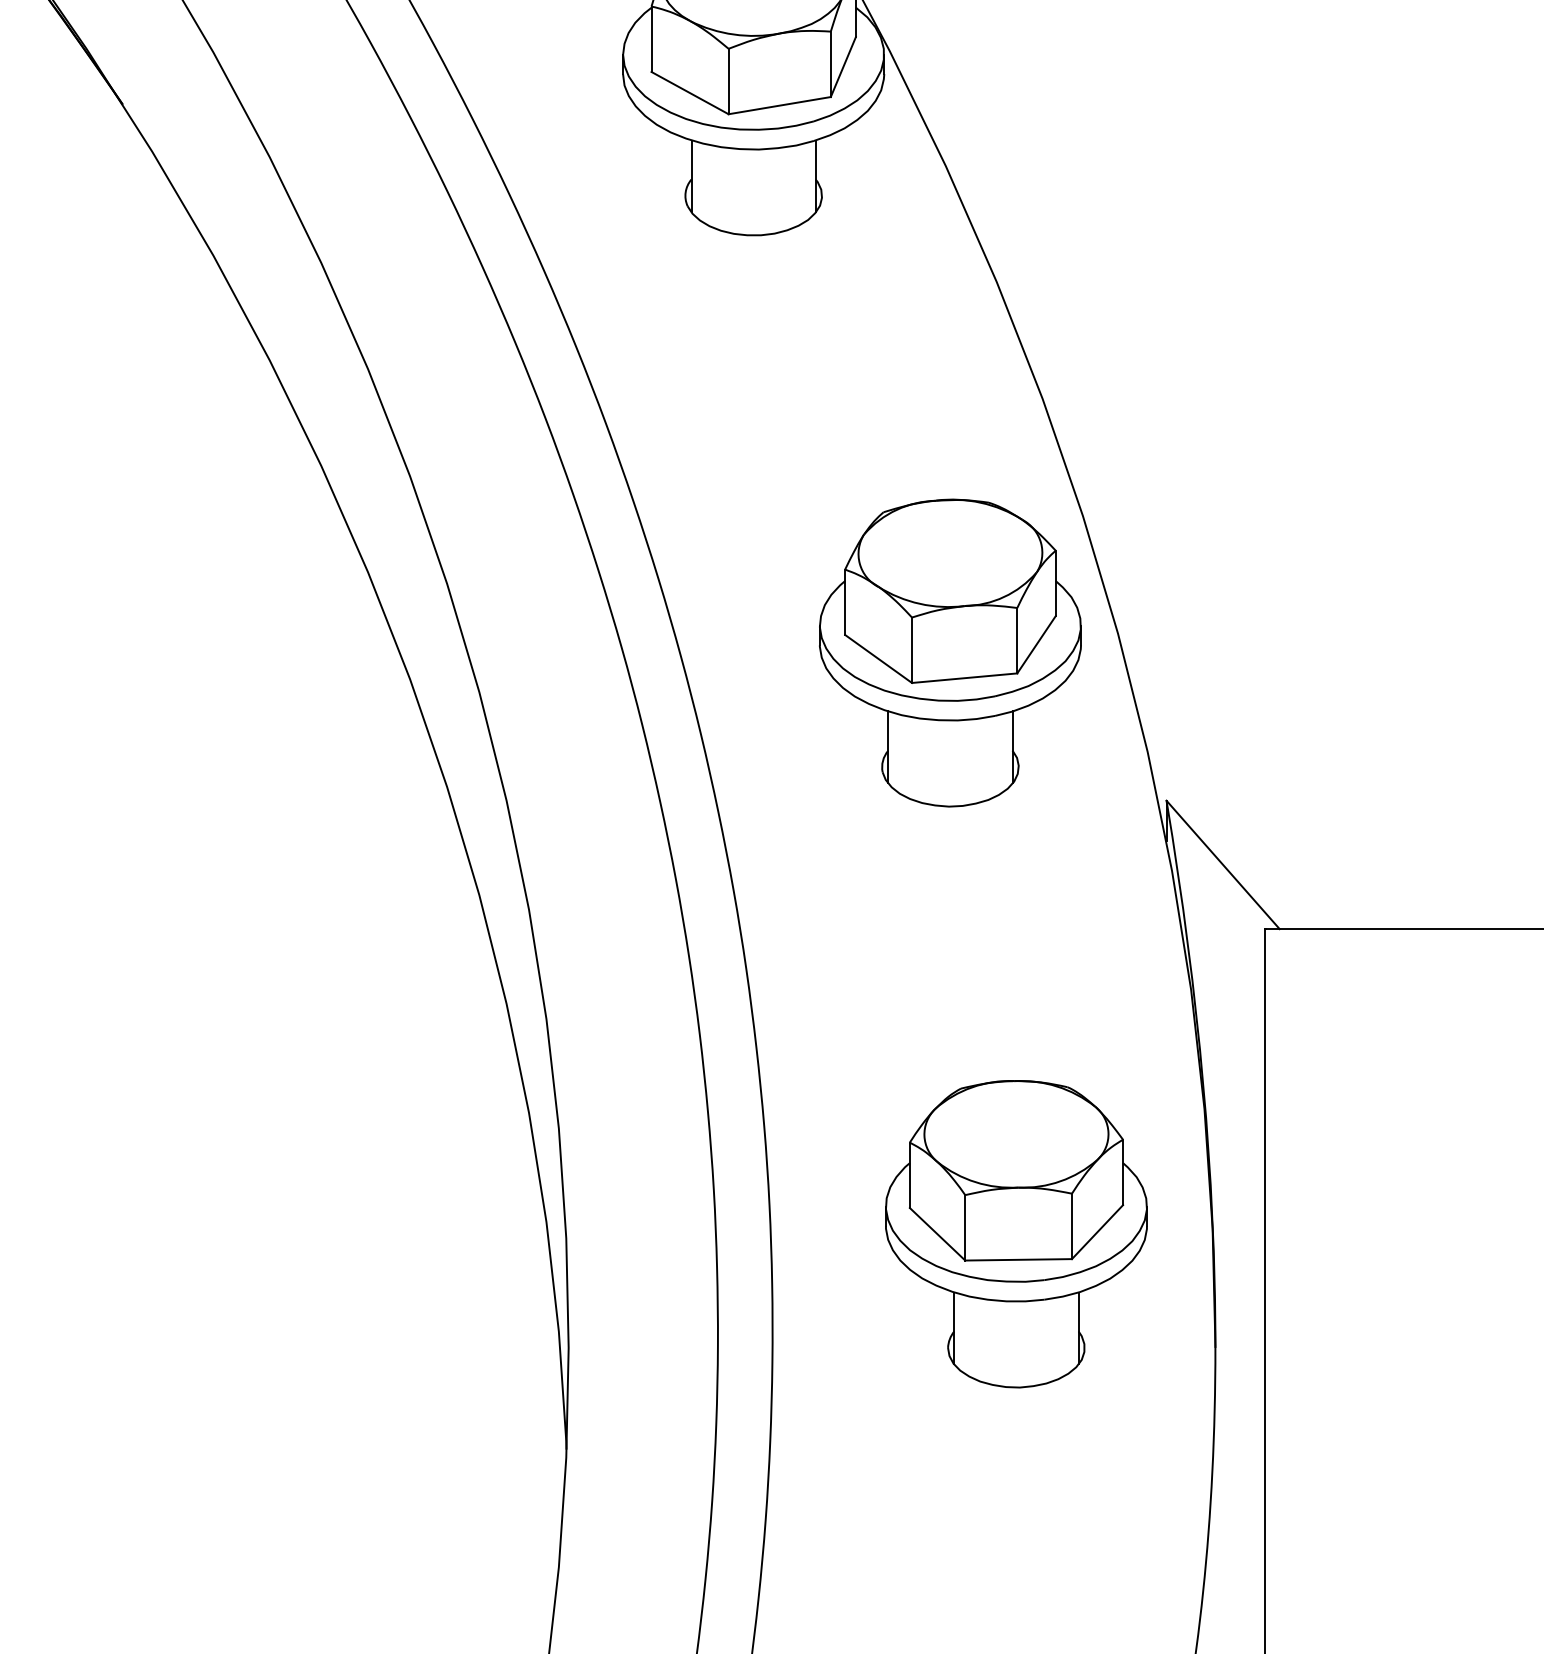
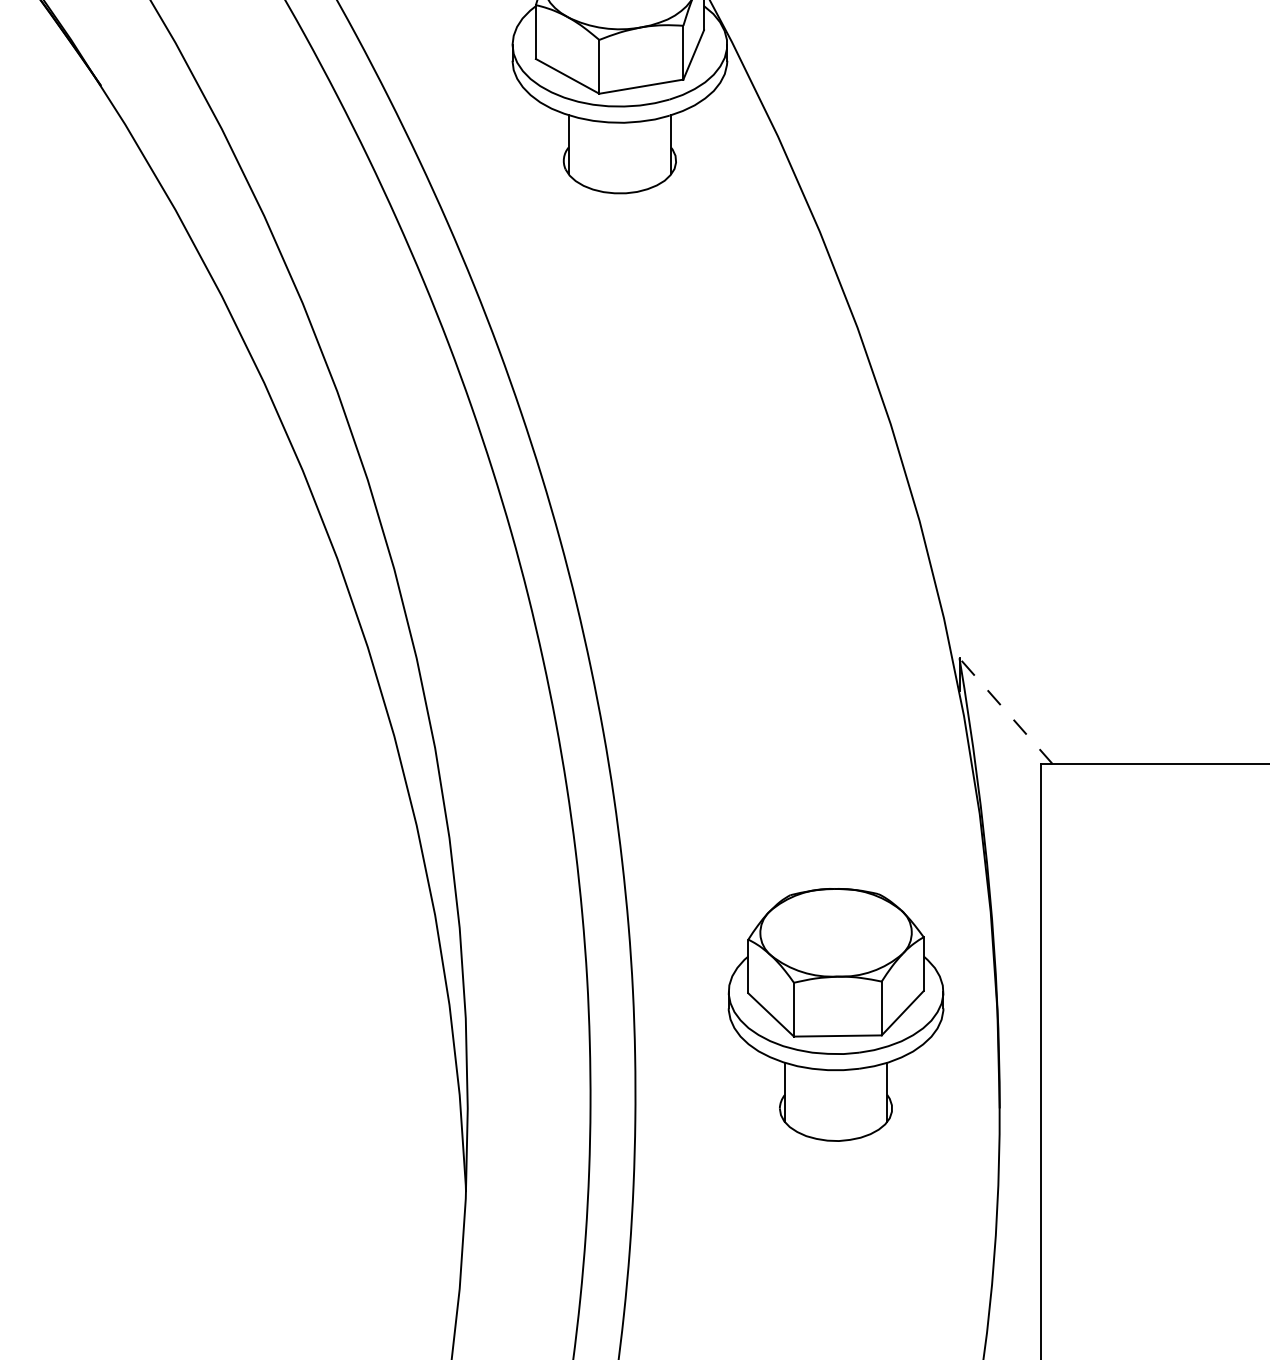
part: (950, 652) -> (781, 536), removed
line: (1223, 864) -> (1006, 710), solid -> dashed

